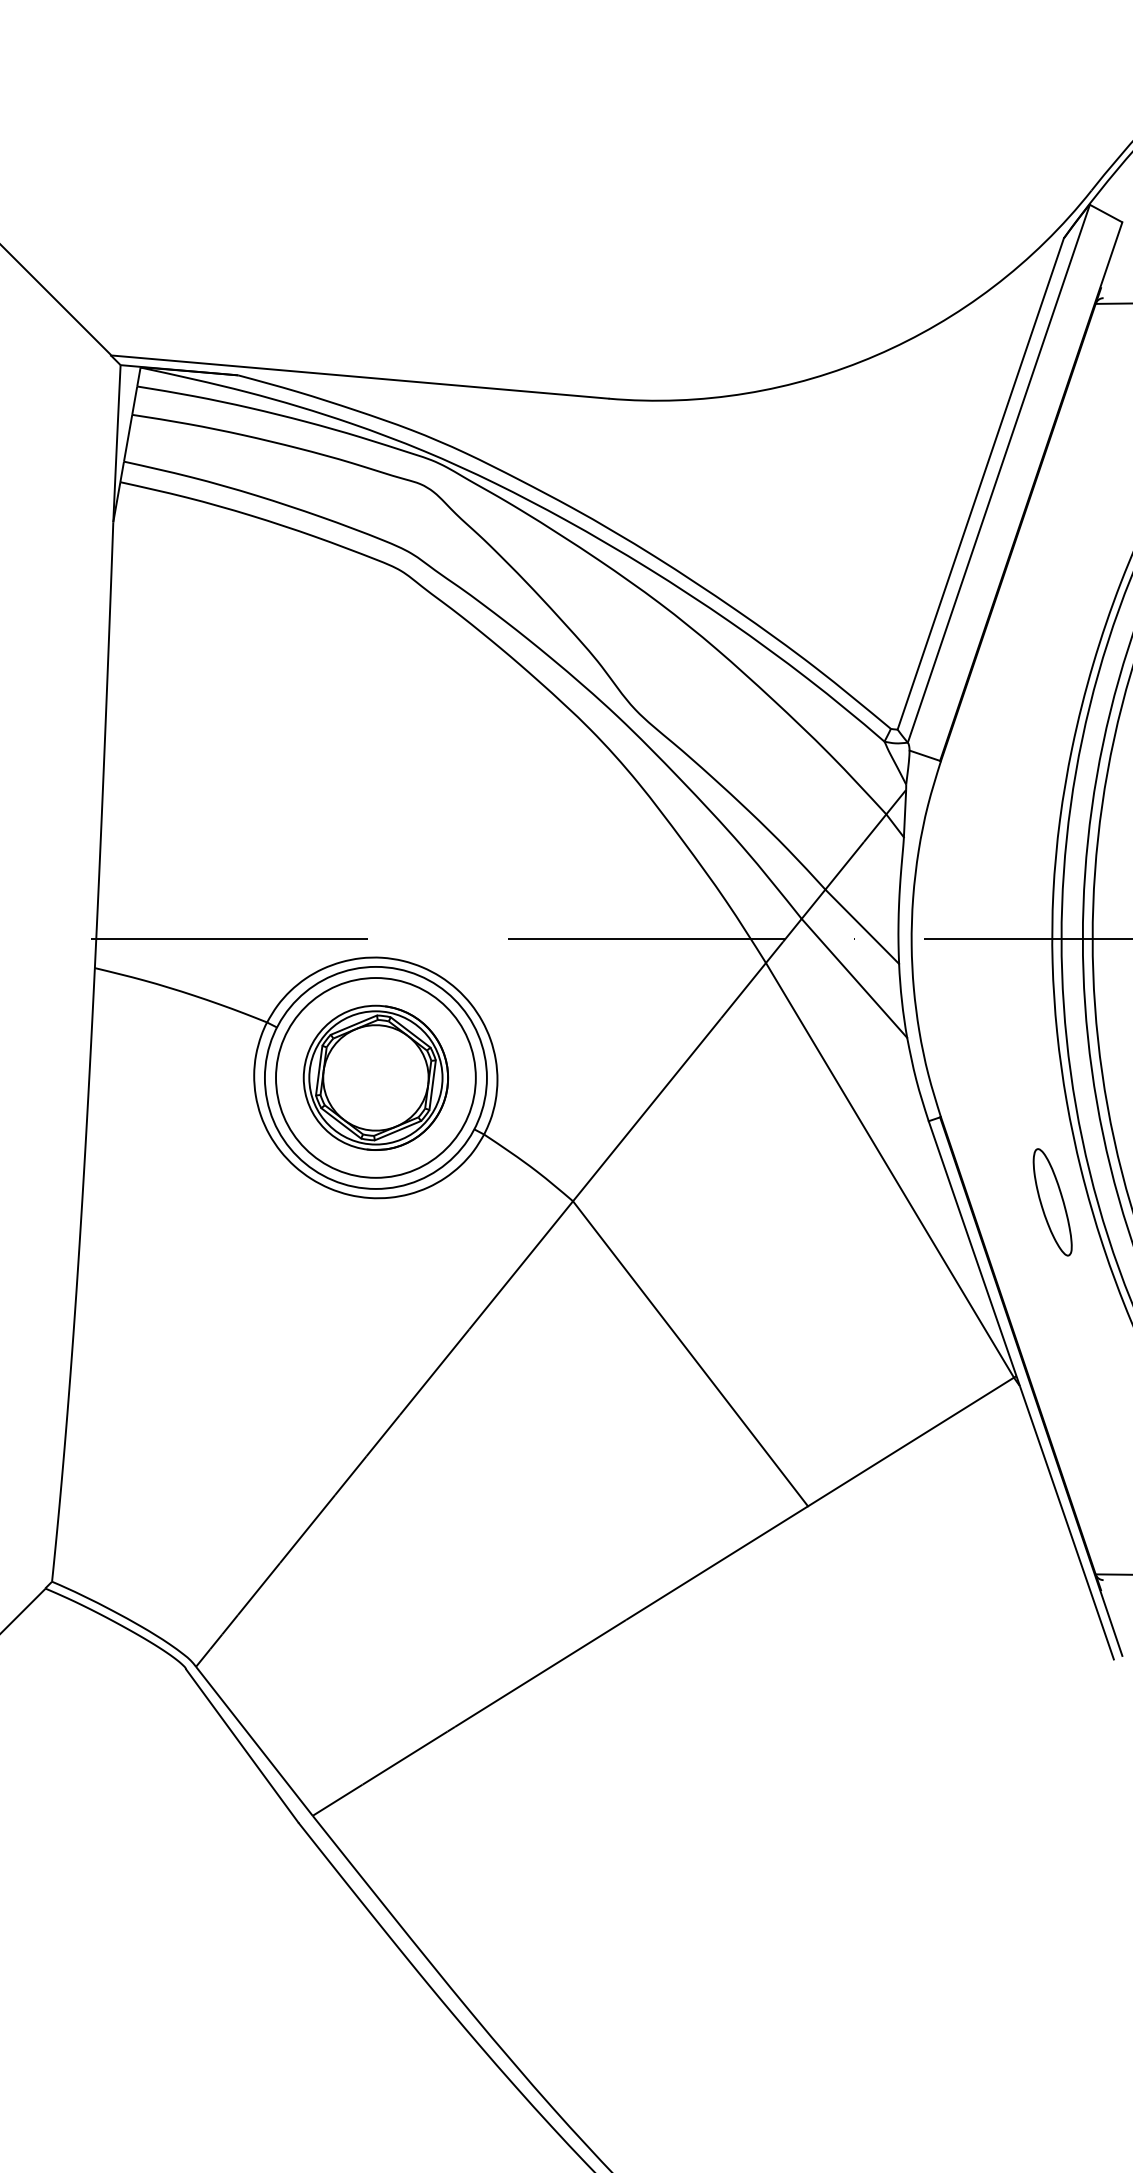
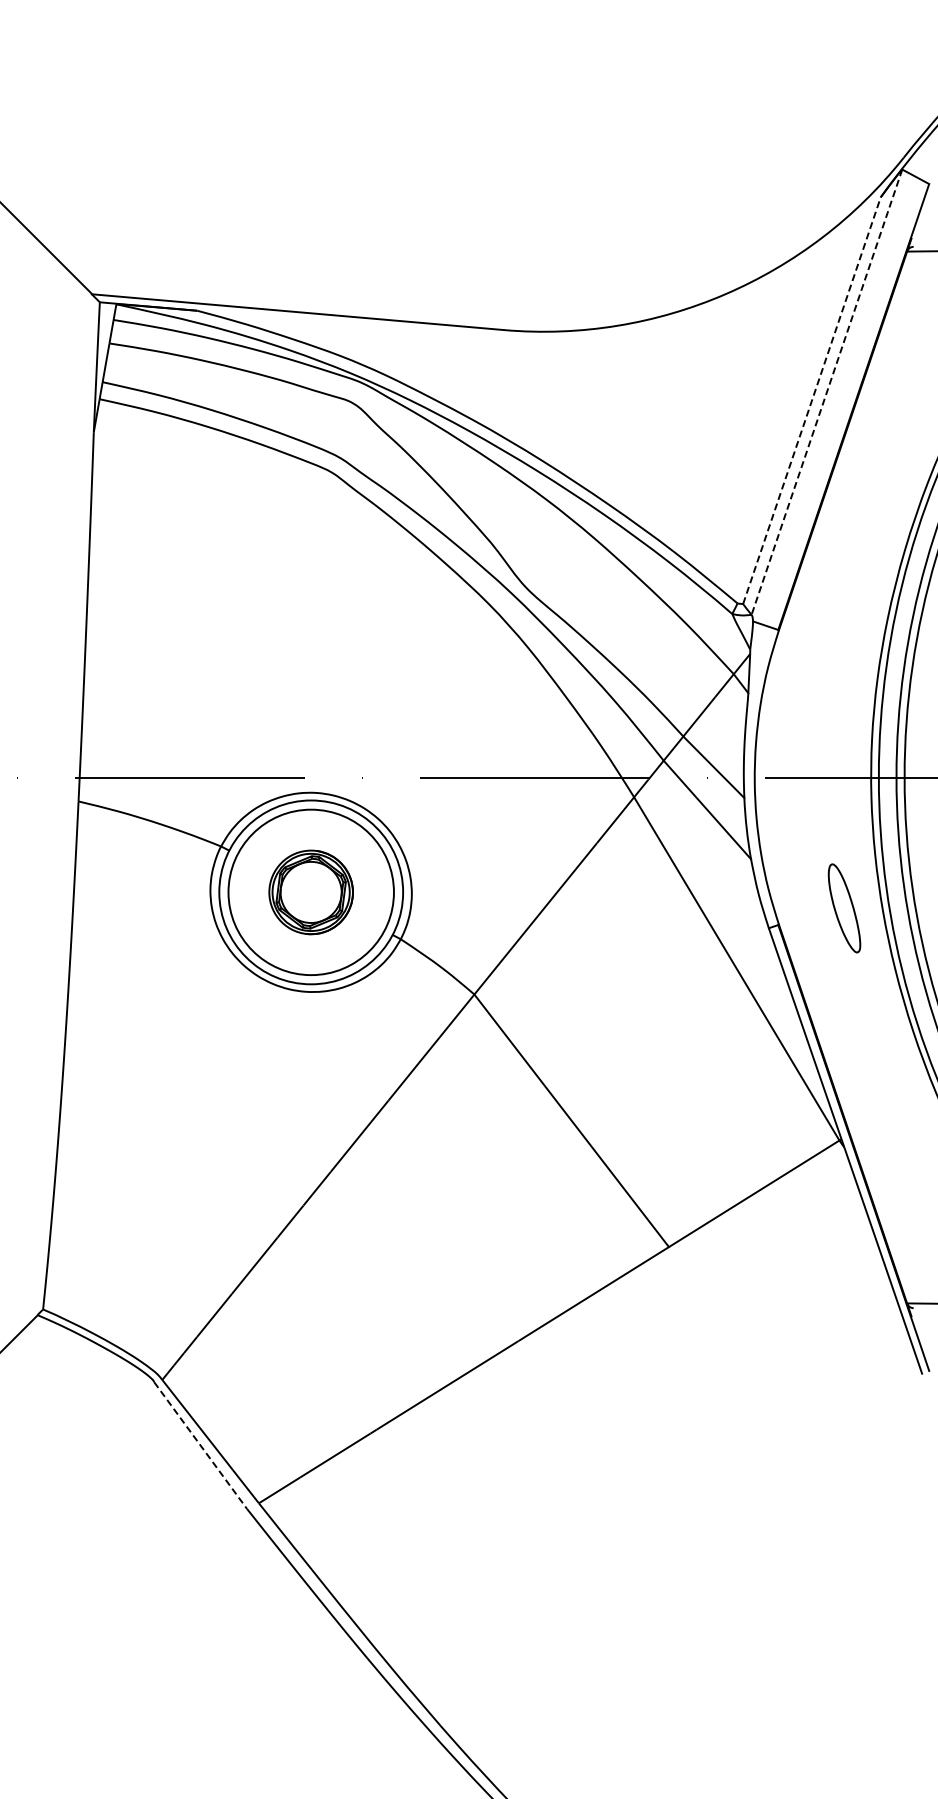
line: (998, 474) -> (826, 392), solid -> dashed
line: (980, 483) -> (811, 400), solid -> dashed
part: (375, 1078) -> (310, 892), size x0.7
part: (1052, 1202) -> (844, 908), moved
line: (242, 1746) -> (200, 1445), solid -> dashed

